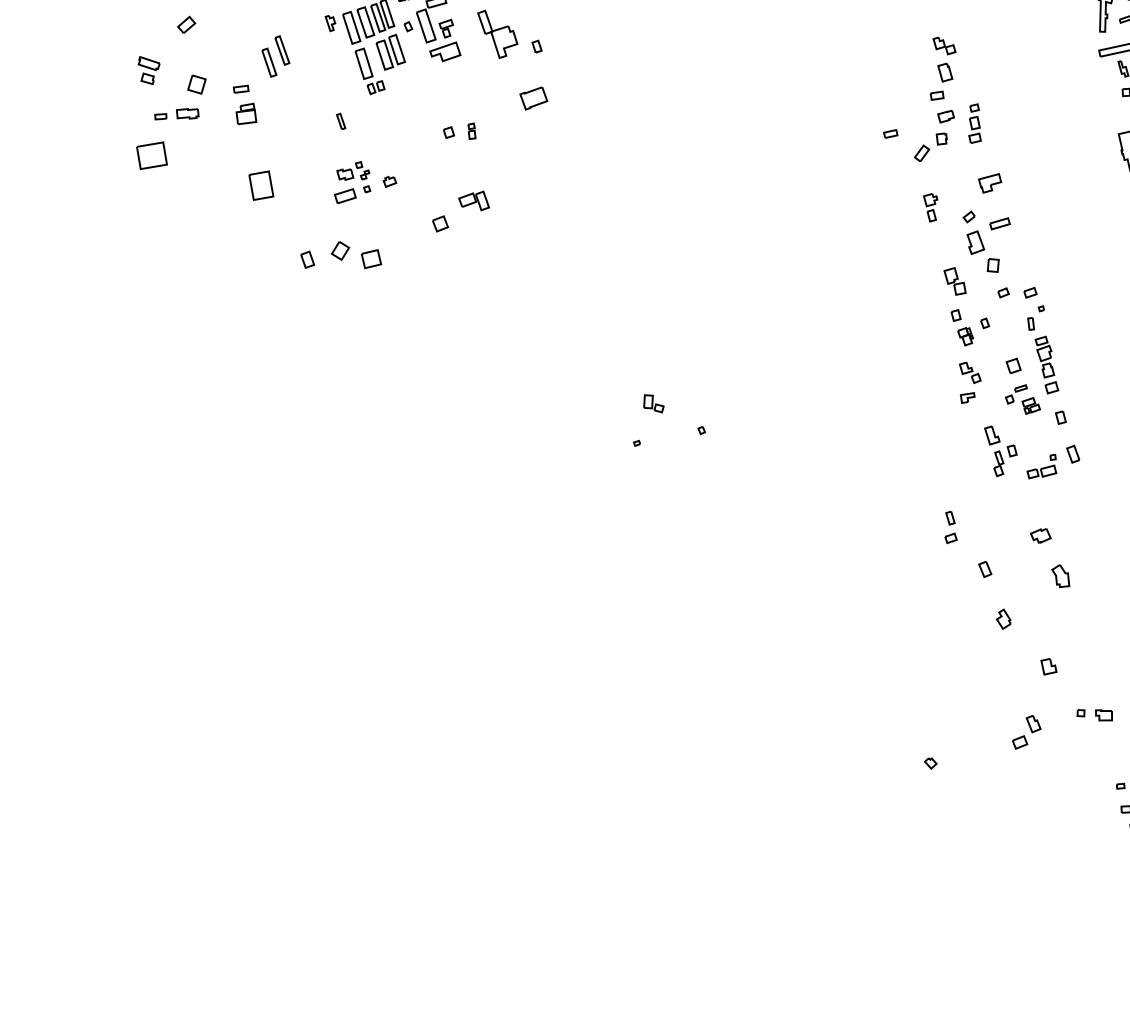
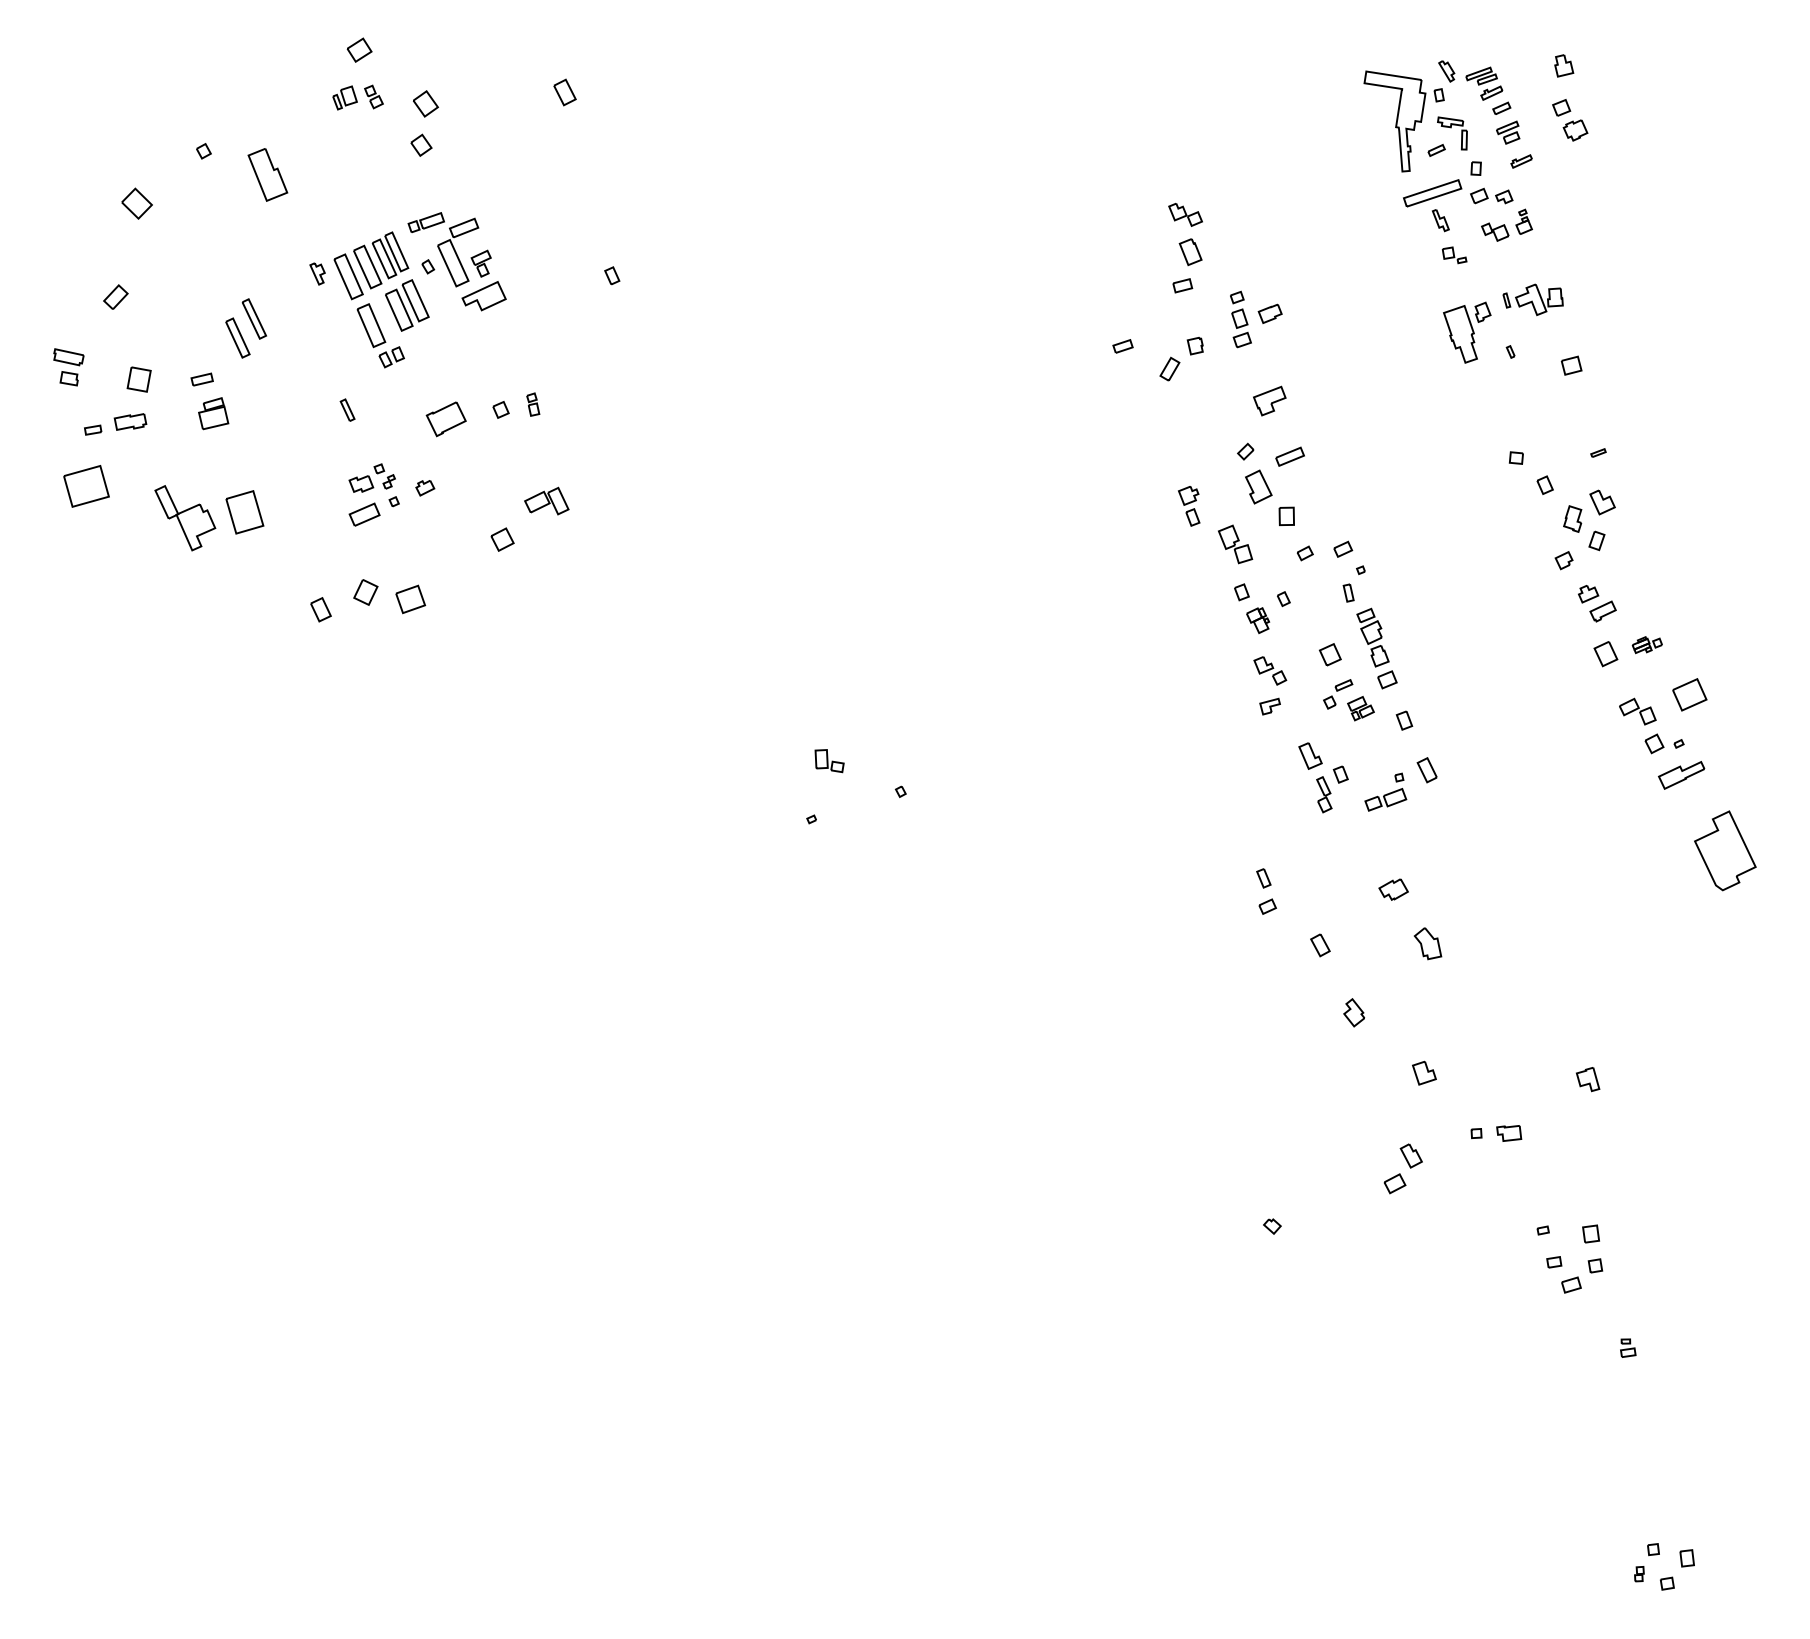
part: (497, 35) -> (185, 518), moved
part: (533, 98) -> (445, 419), moved
part: (945, 116) -> (1269, 313), moved
part: (930, 207) -> (1189, 506), moved

